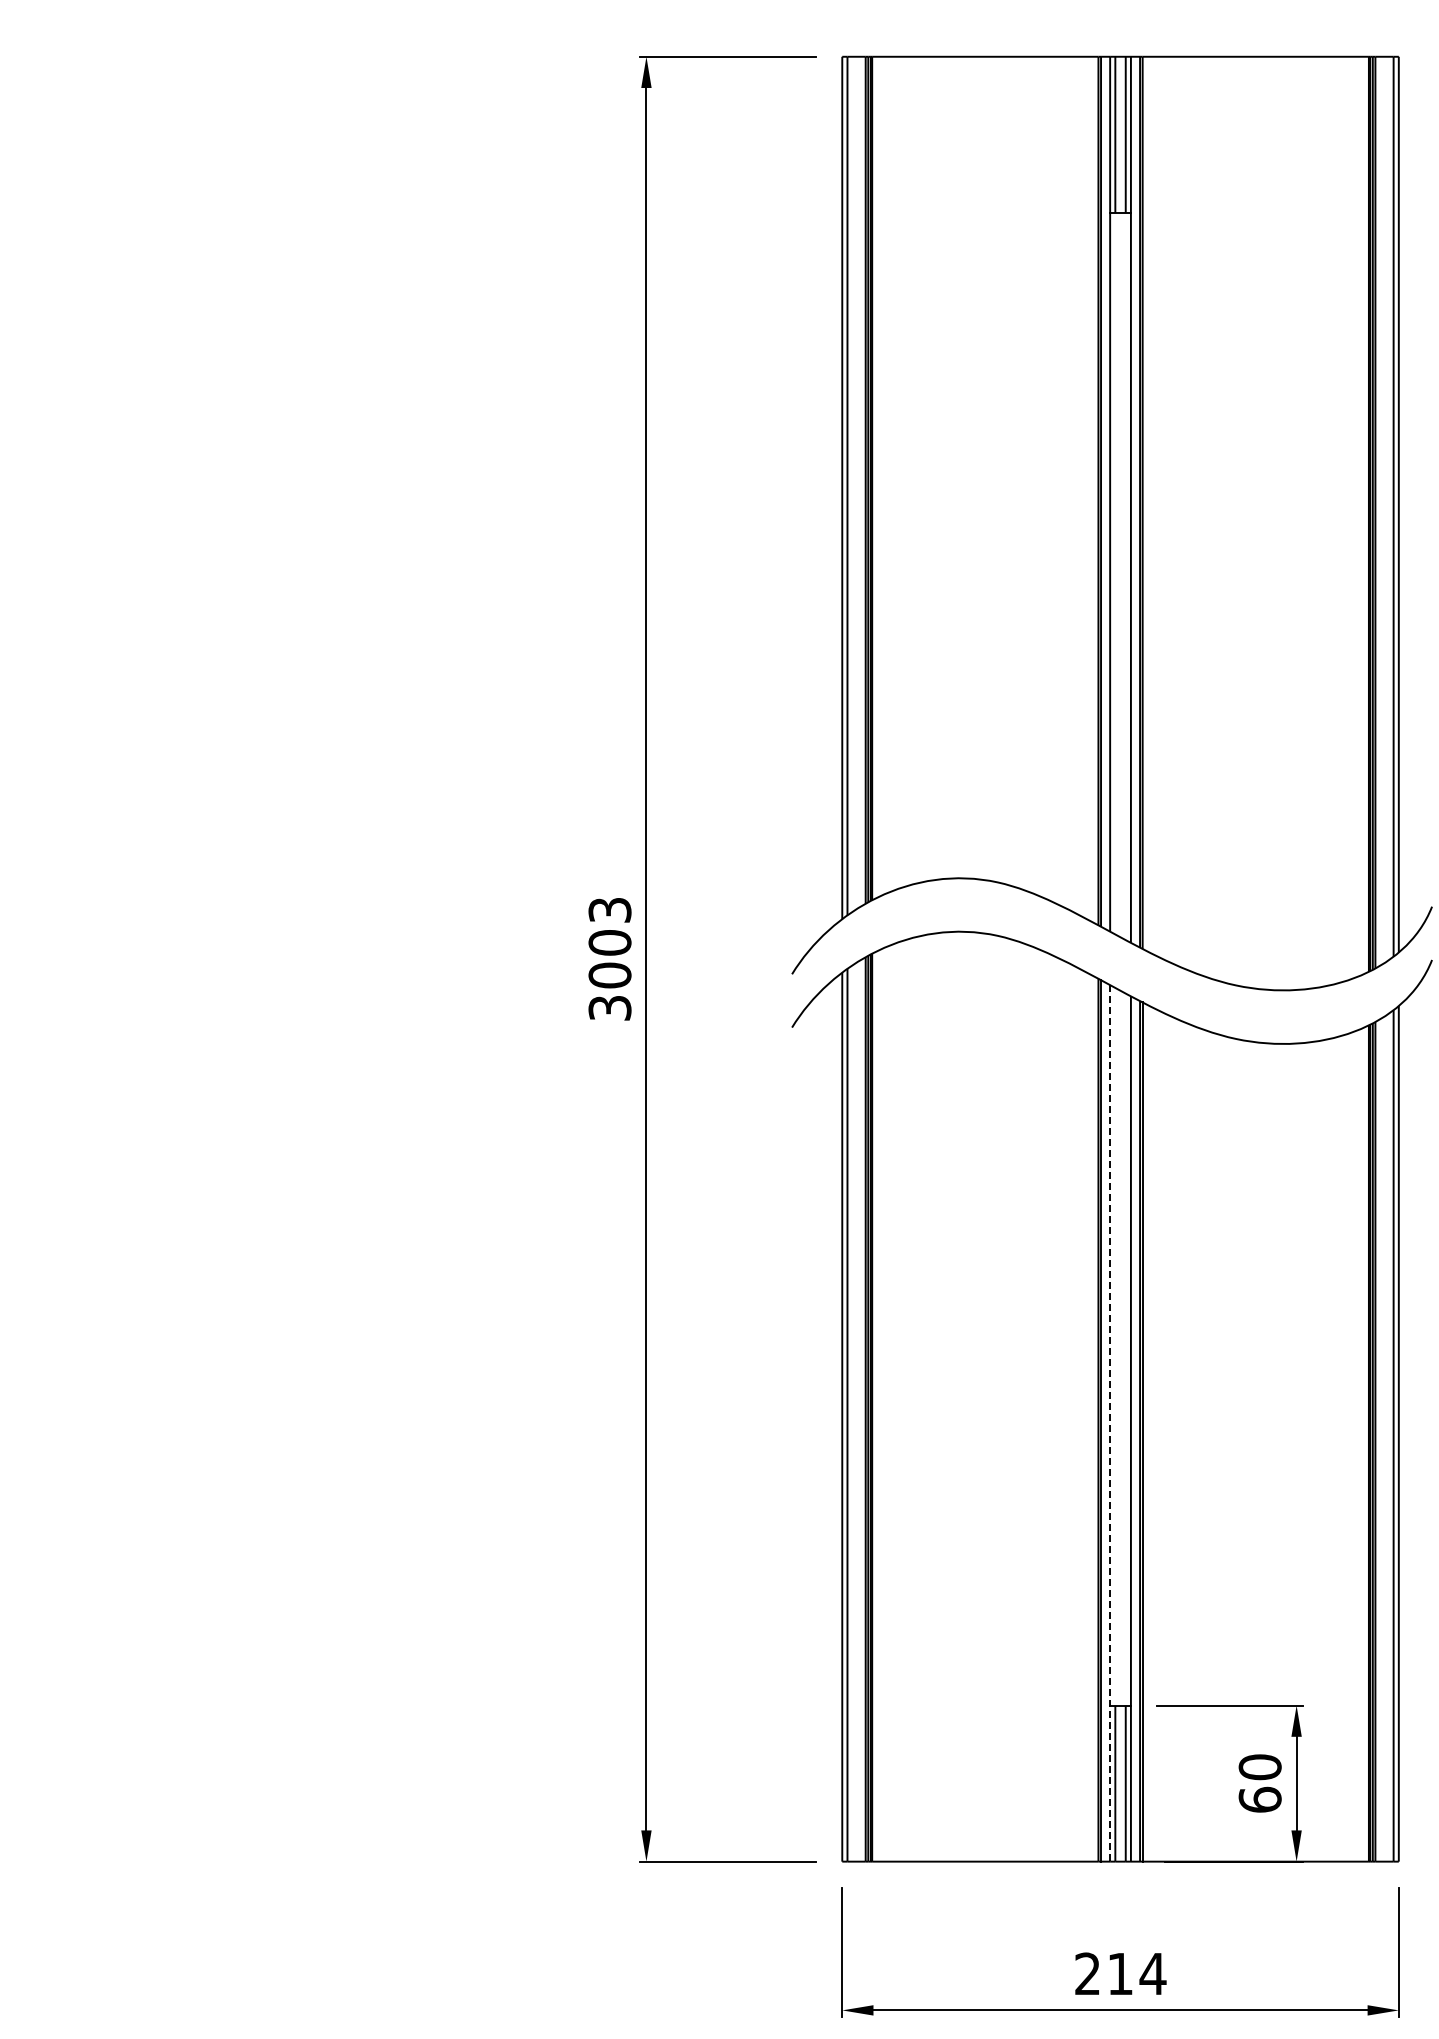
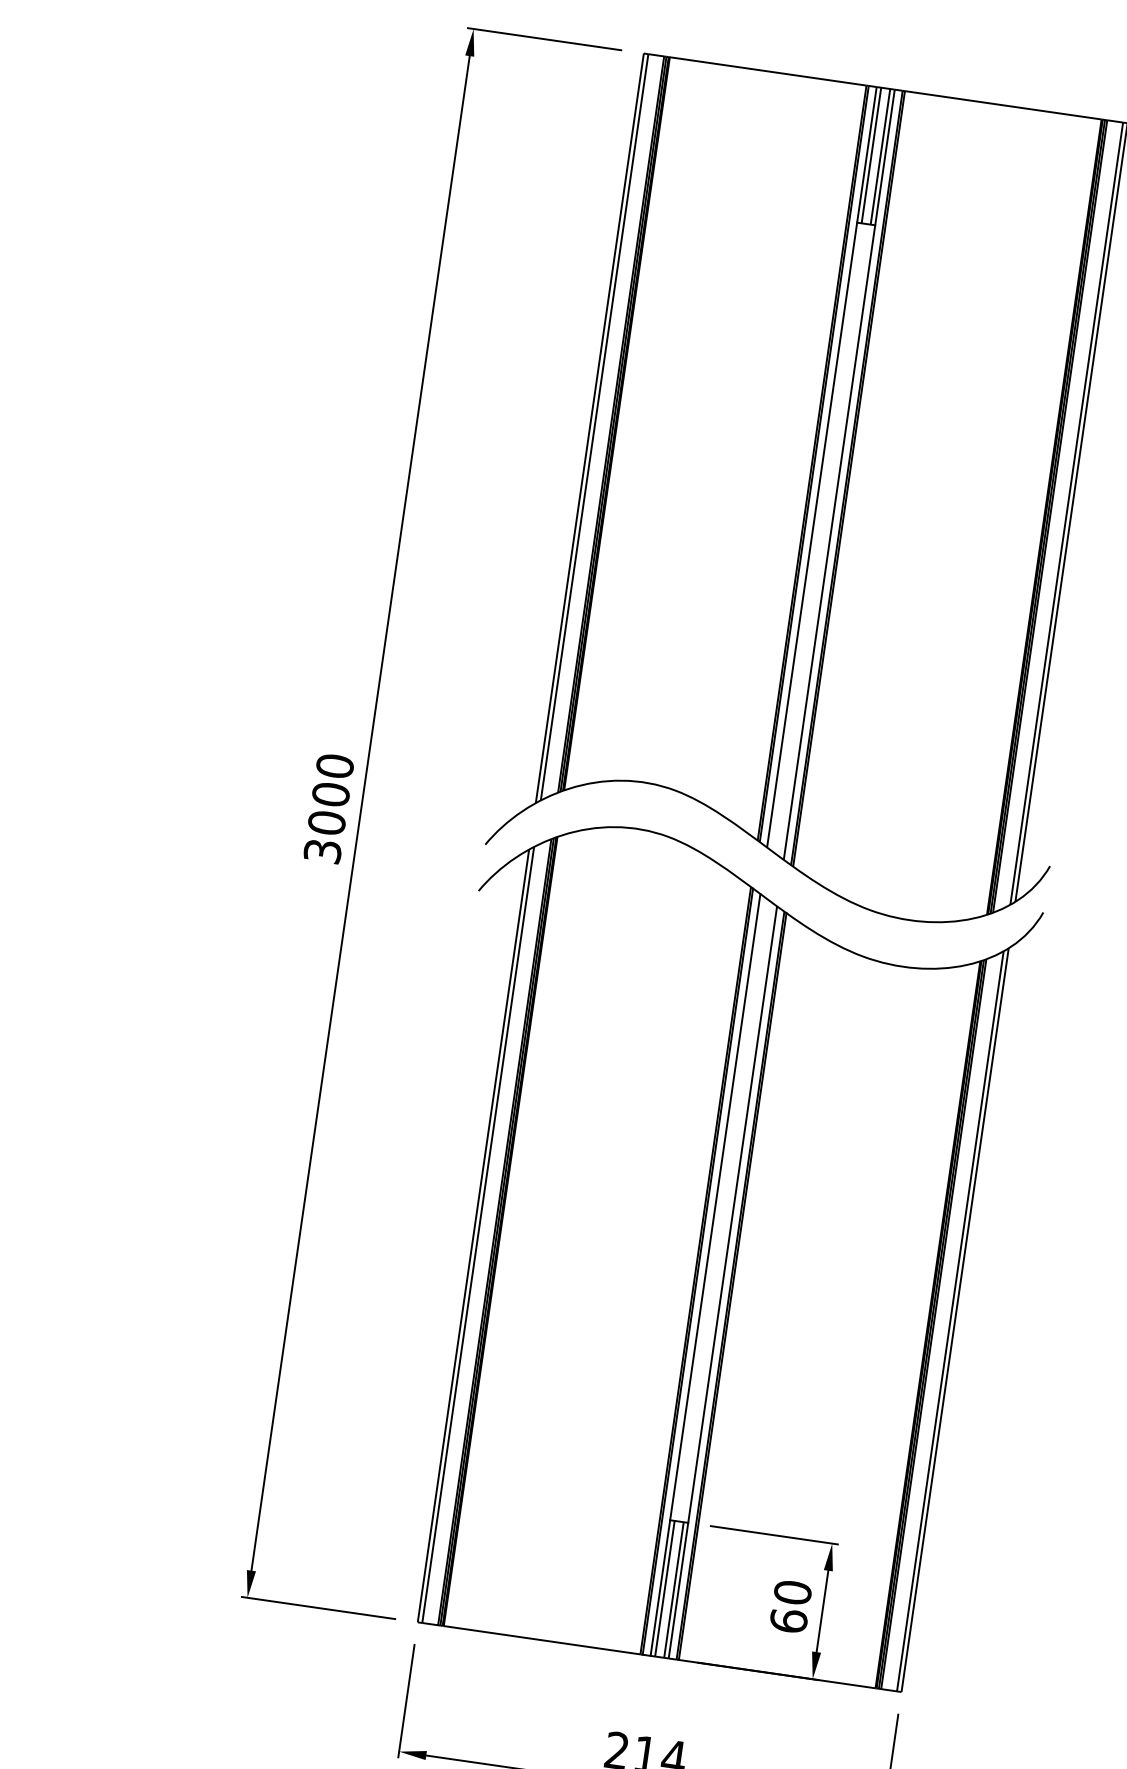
text: (609, 910) -> (334, 766), 3003 -> 3000
line: (1110, 1423) -> (705, 1275), dashed -> solid

